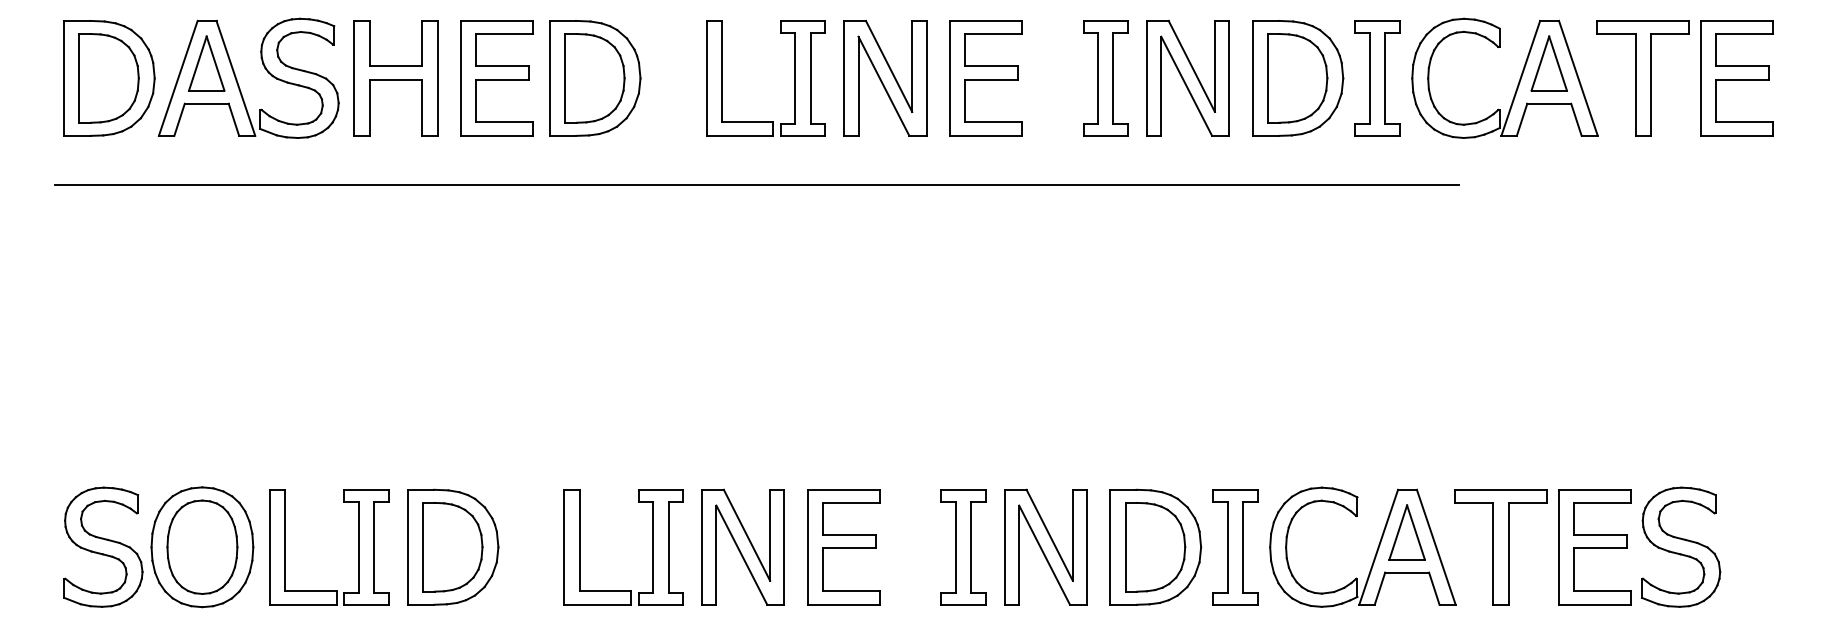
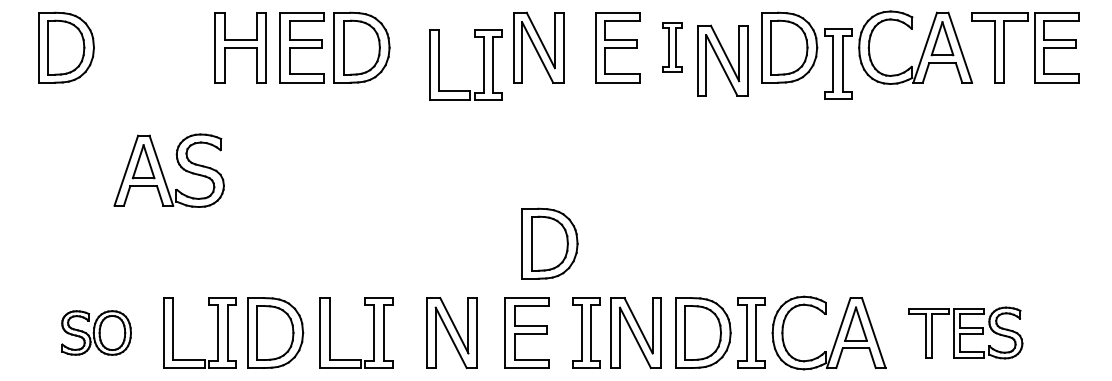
part: (247, 77) -> (168, 170), moved
part: (794, 77) -> (483, 64), moved
part: (985, 77) -> (617, 47), moved
part: (1105, 77) -> (672, 47), size x0.7
part: (1187, 77) -> (722, 60), moved
part: (1378, 77) -> (838, 63), moved
line: (757, 184) -> (460, 112), removed
part: (903, 400) -> (549, 243), added
part: (158, 546) -> (96, 332), size x0.6
part: (651, 546) -> (373, 332), moved
part: (842, 546) -> (526, 332), moved
part: (1587, 546) -> (965, 332), size x0.7

